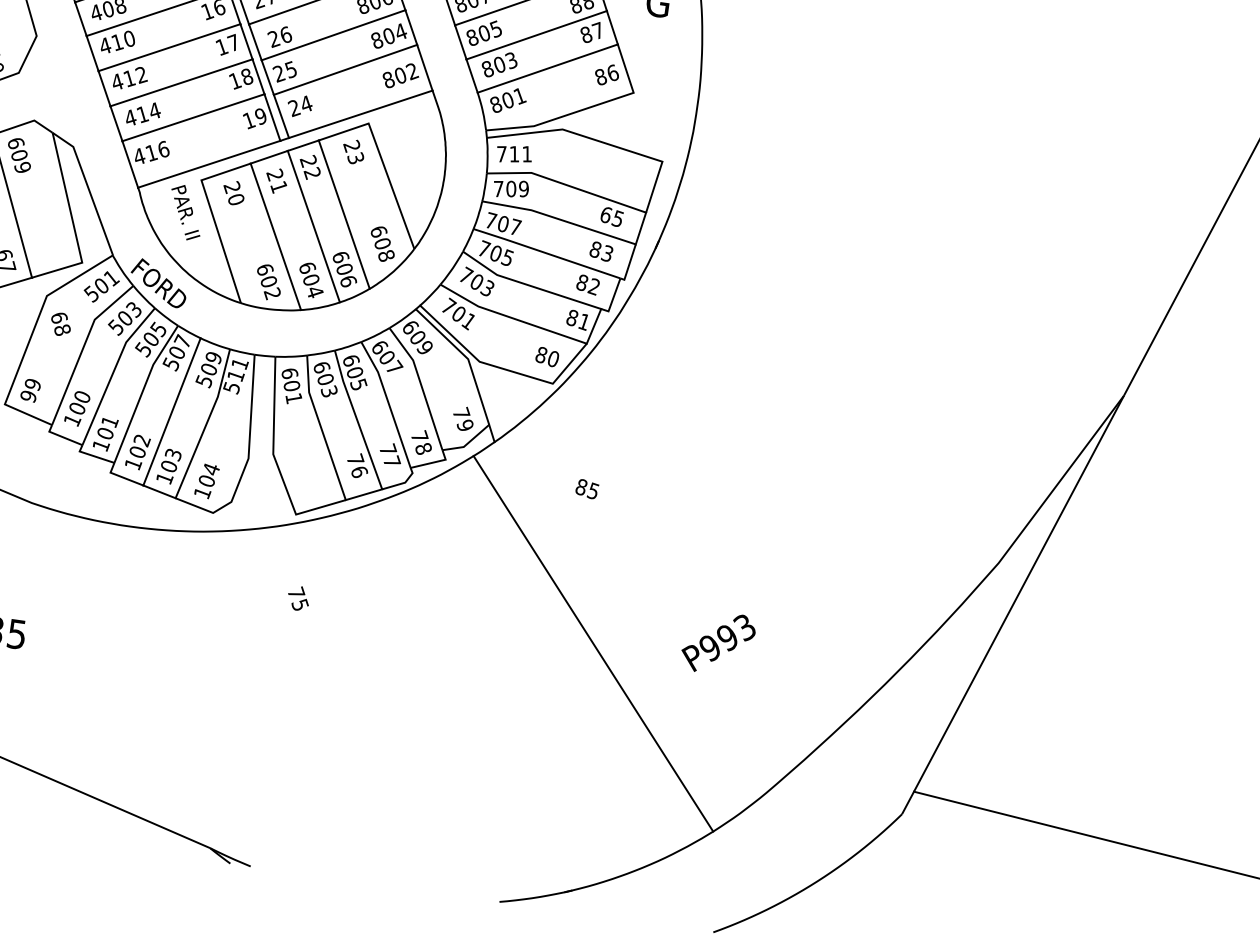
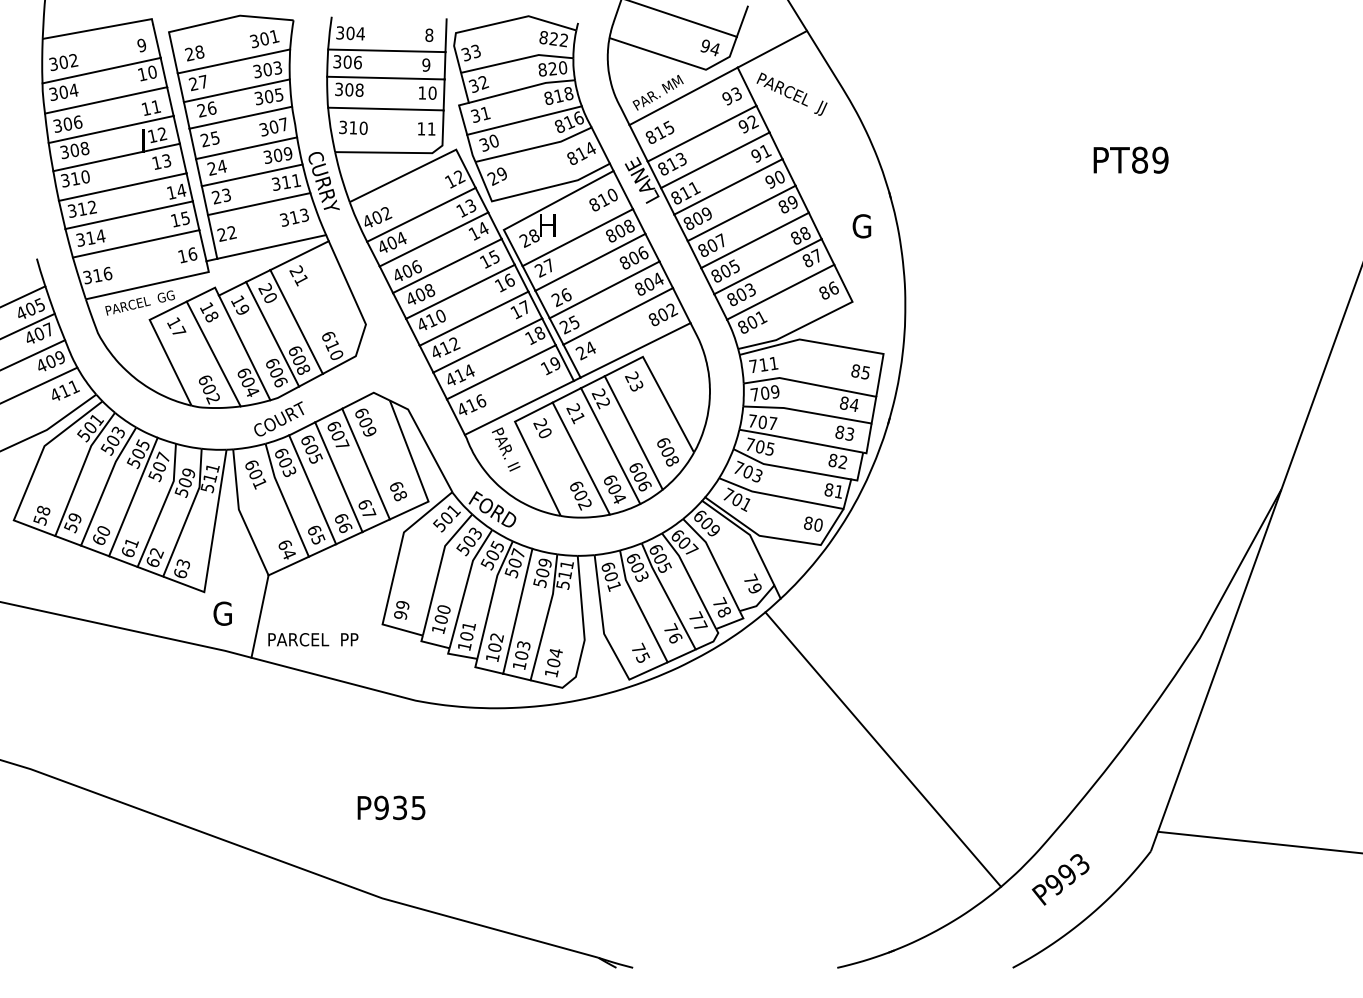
text: (611, 215) -> (848, 403), 65 -> 84
text: (60, 324) -> (398, 491), moved
text: (587, 488) -> (860, 371), moved
text: (298, 597) -> (640, 652), moved
text: (718, 642) -> (1060, 879), moved

